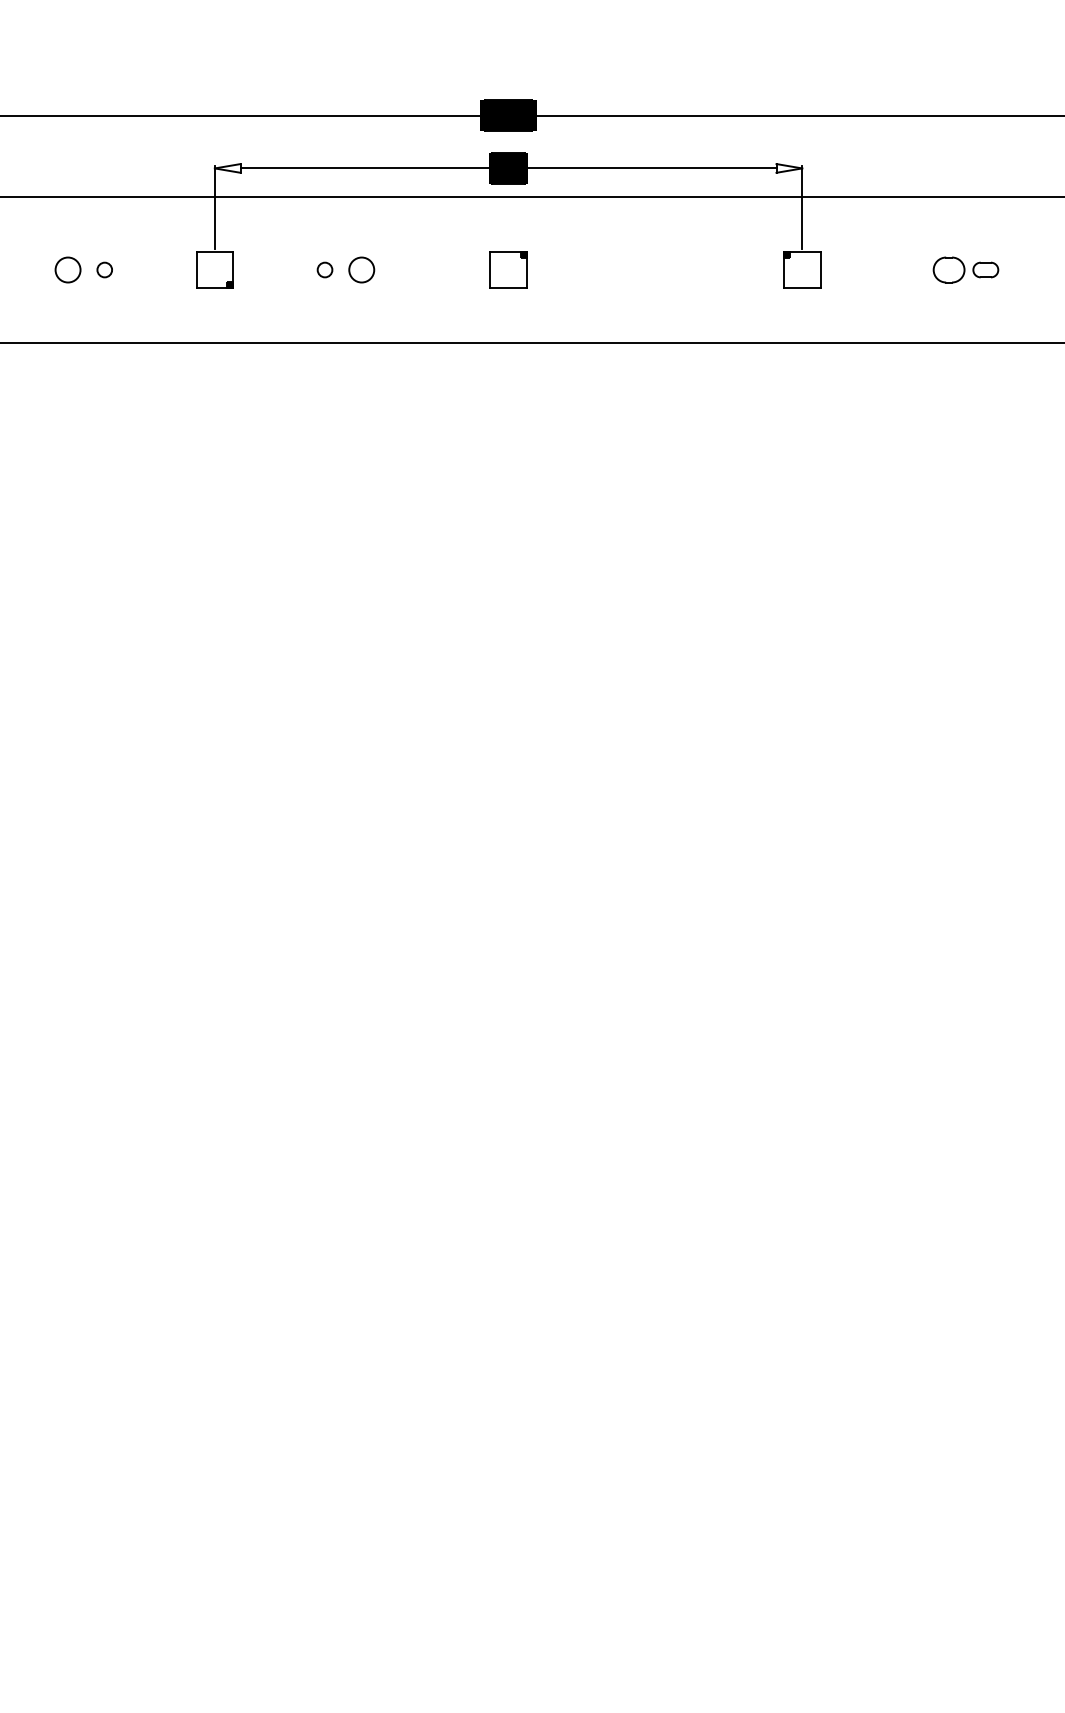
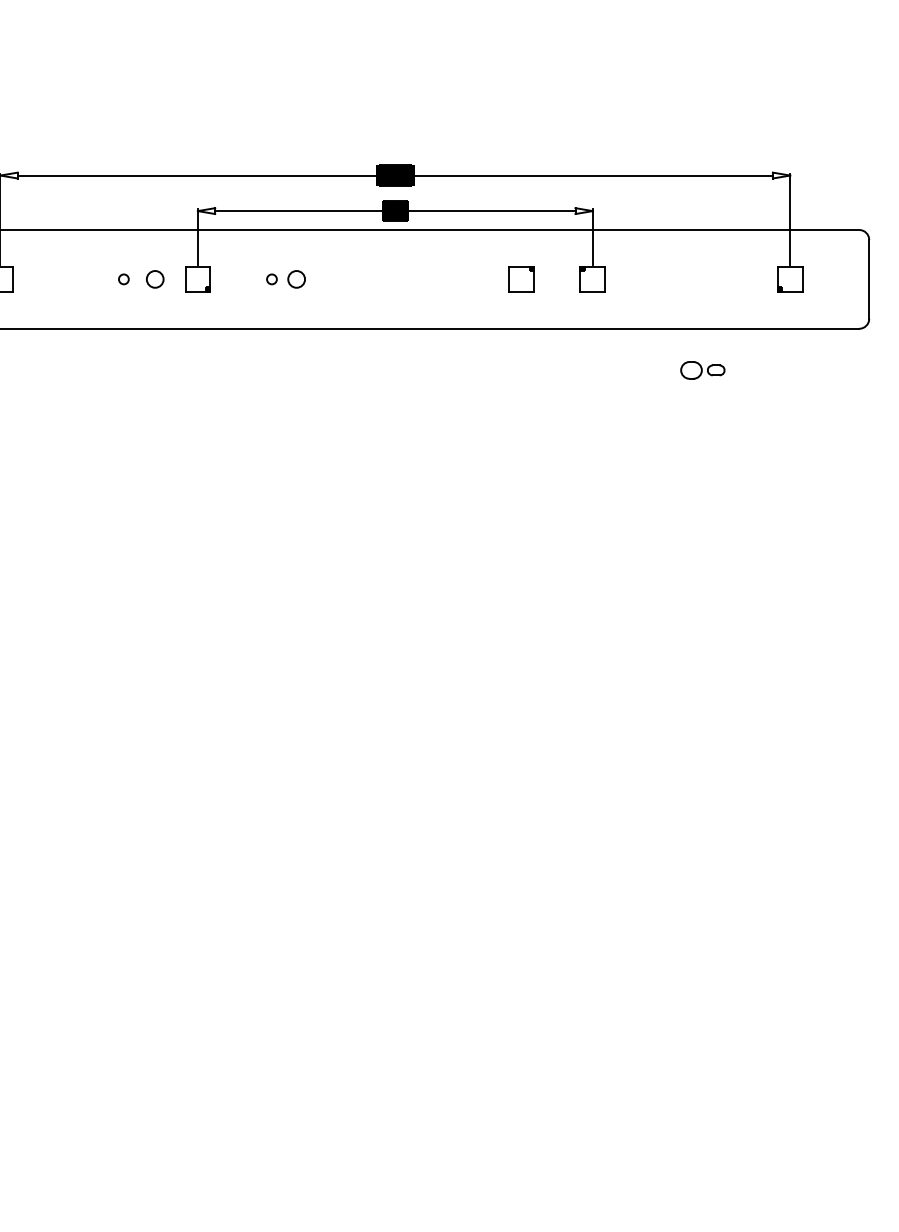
circle: (68, 270) -> (155, 279), moved
part: (508, 270) -> (521, 279), moved
part: (965, 270) -> (702, 370), moved

